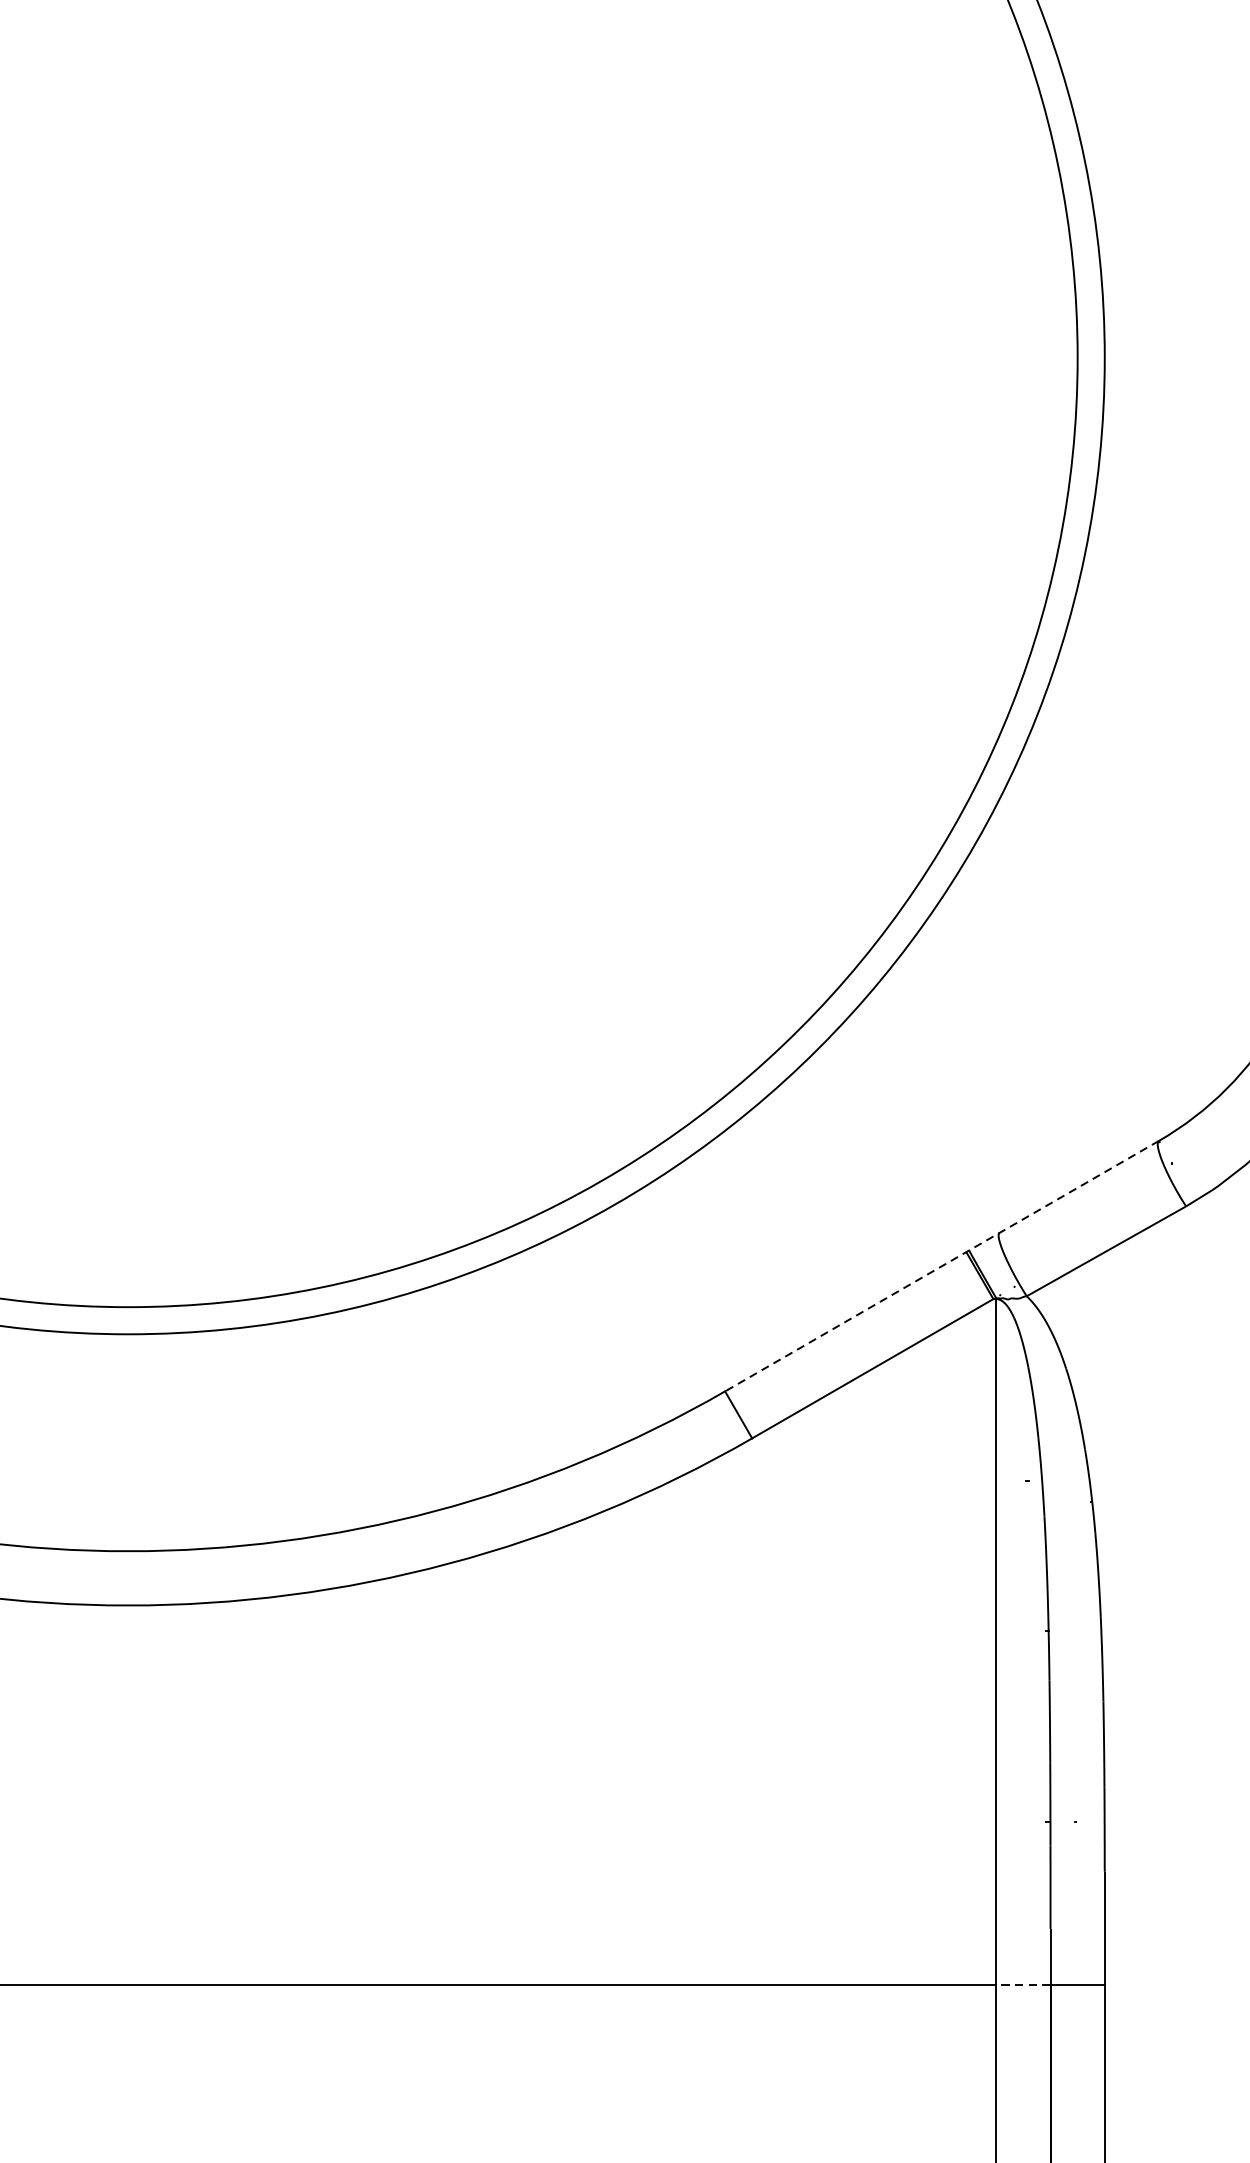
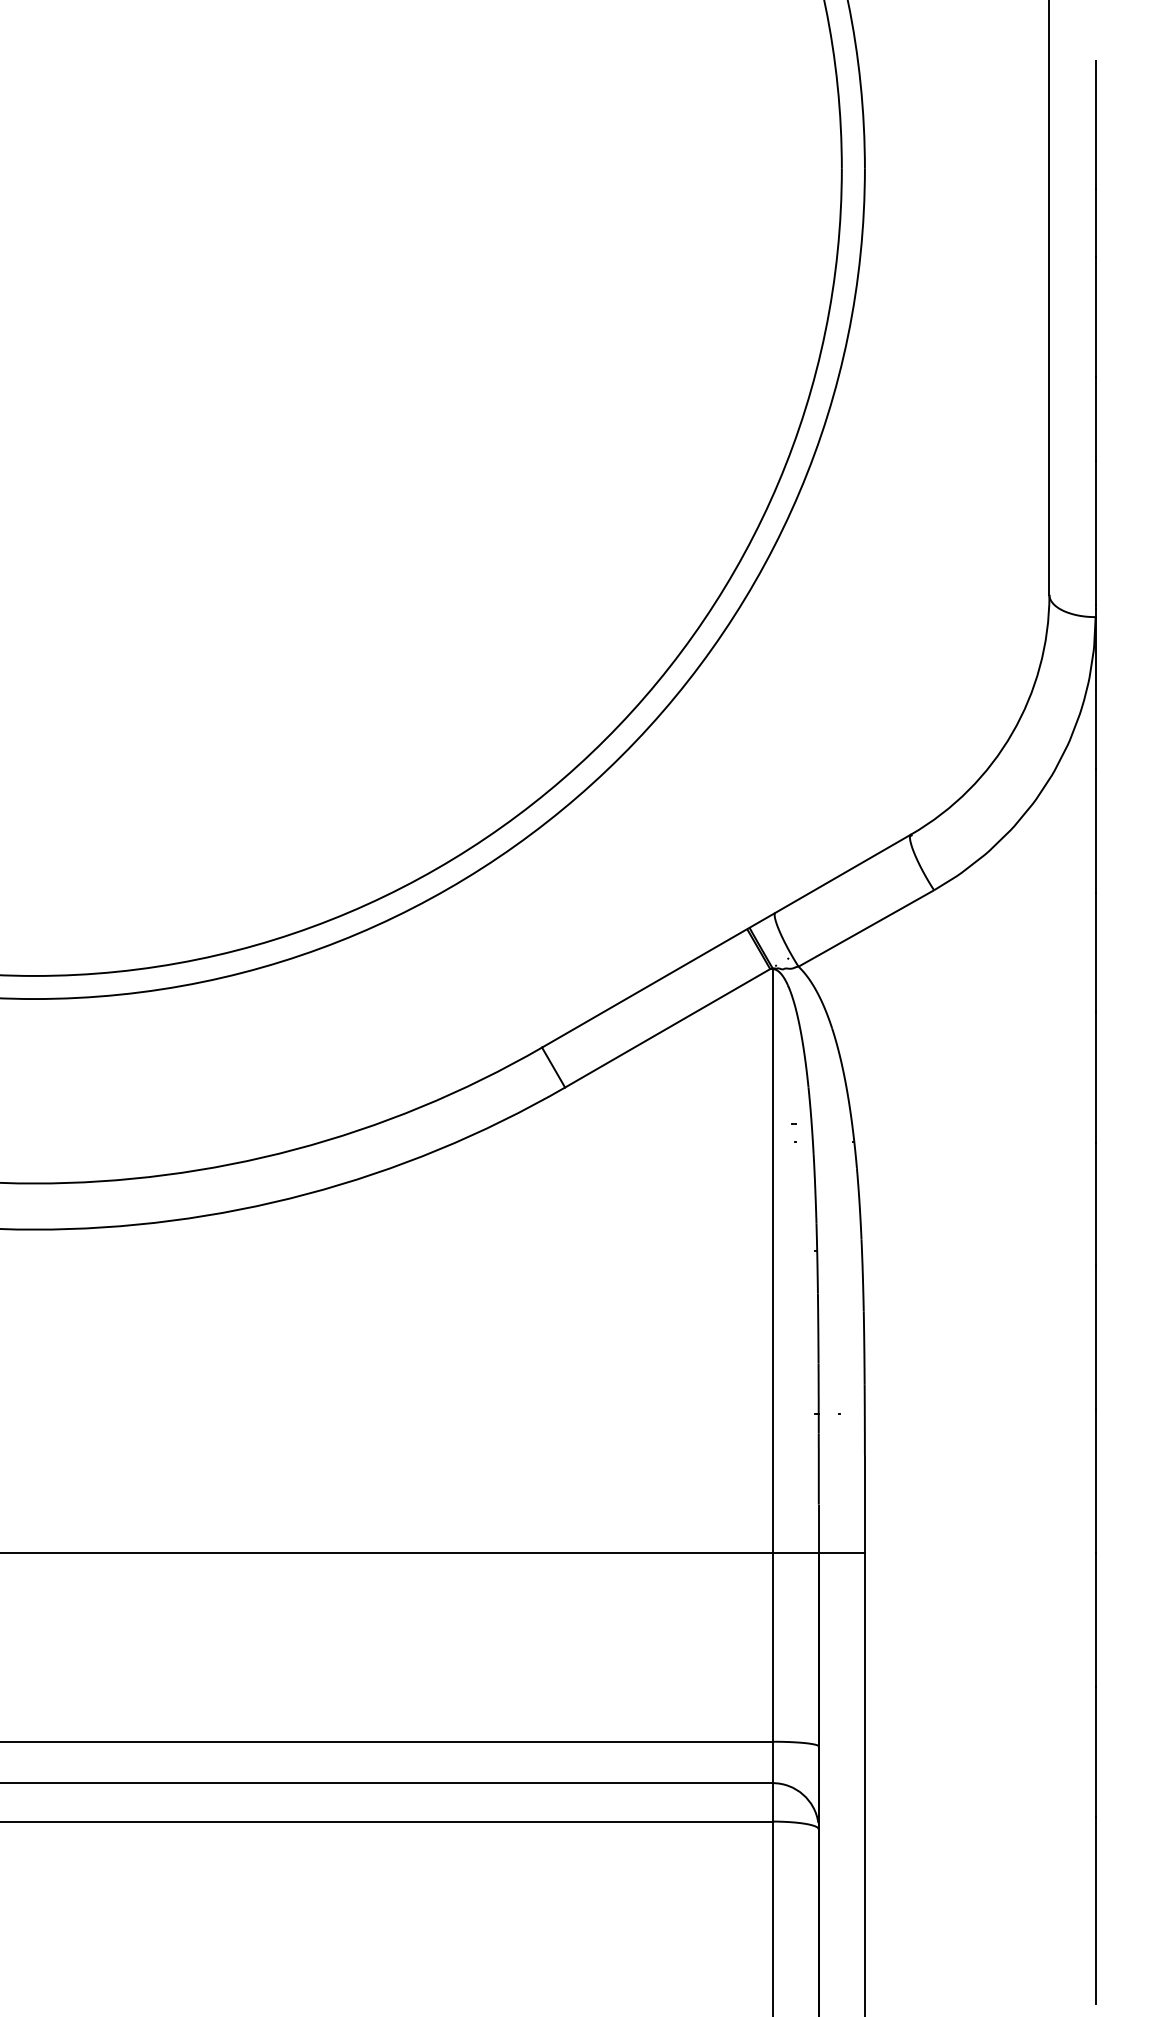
line: (941, 1266) -> (726, 941), dashed -> solid
line: (1023, 1985) -> (795, 1552), dashed -> solid

